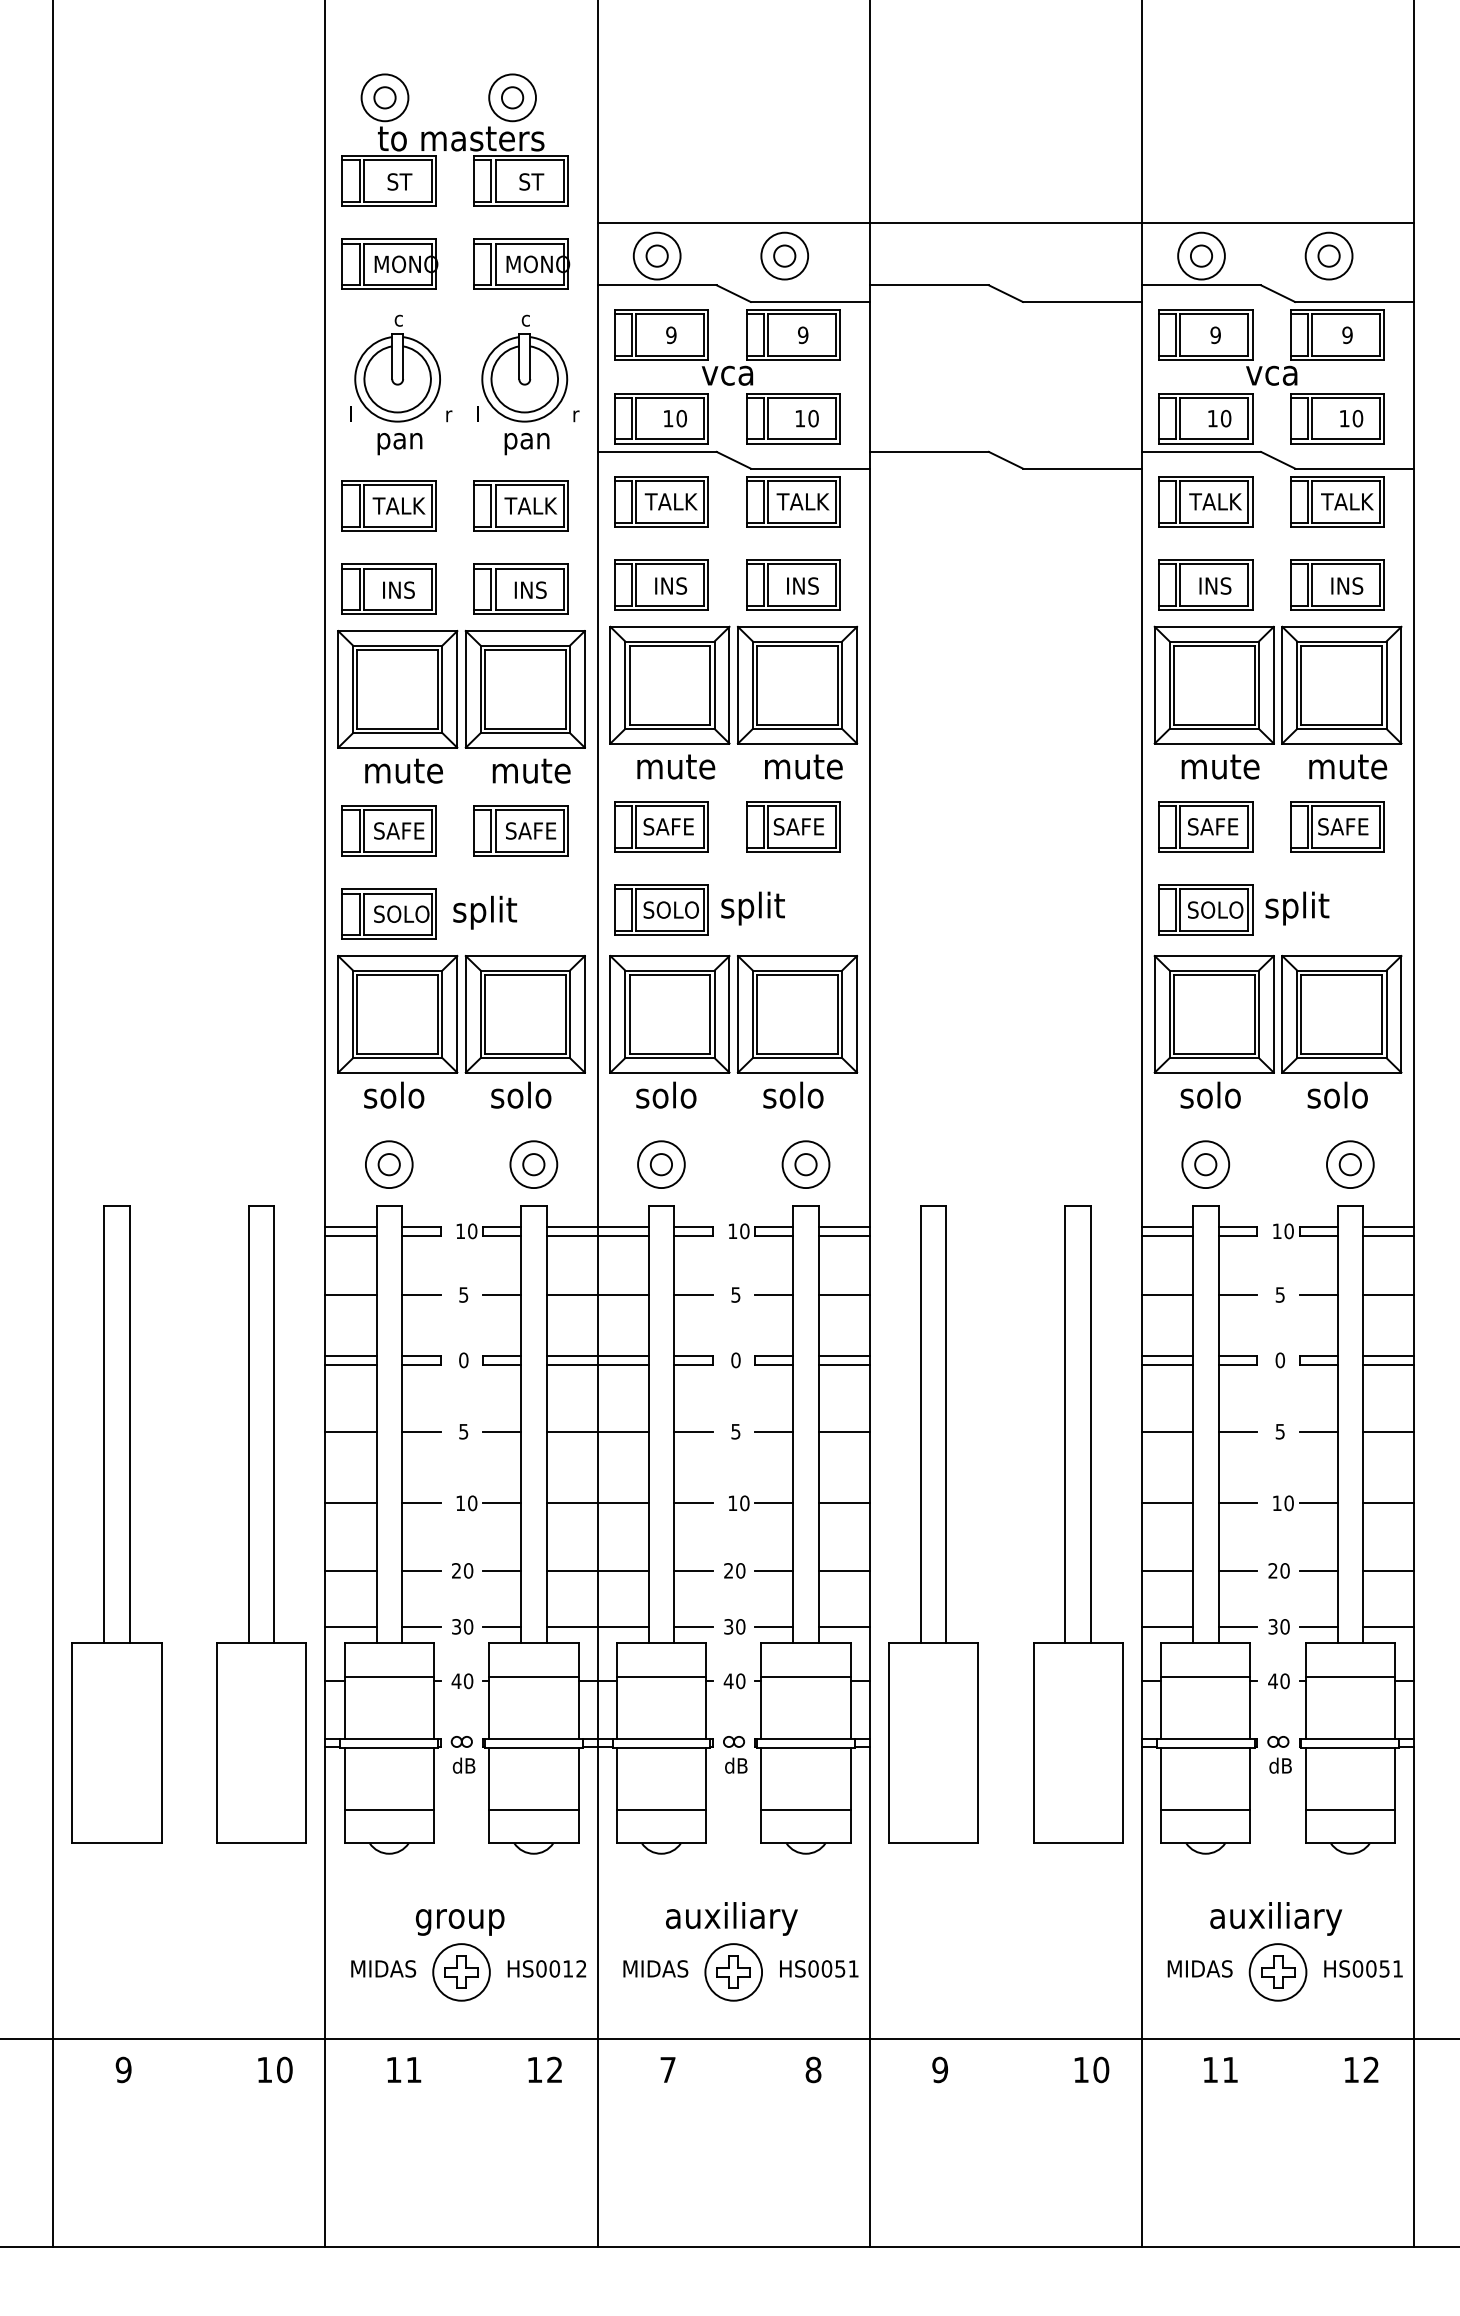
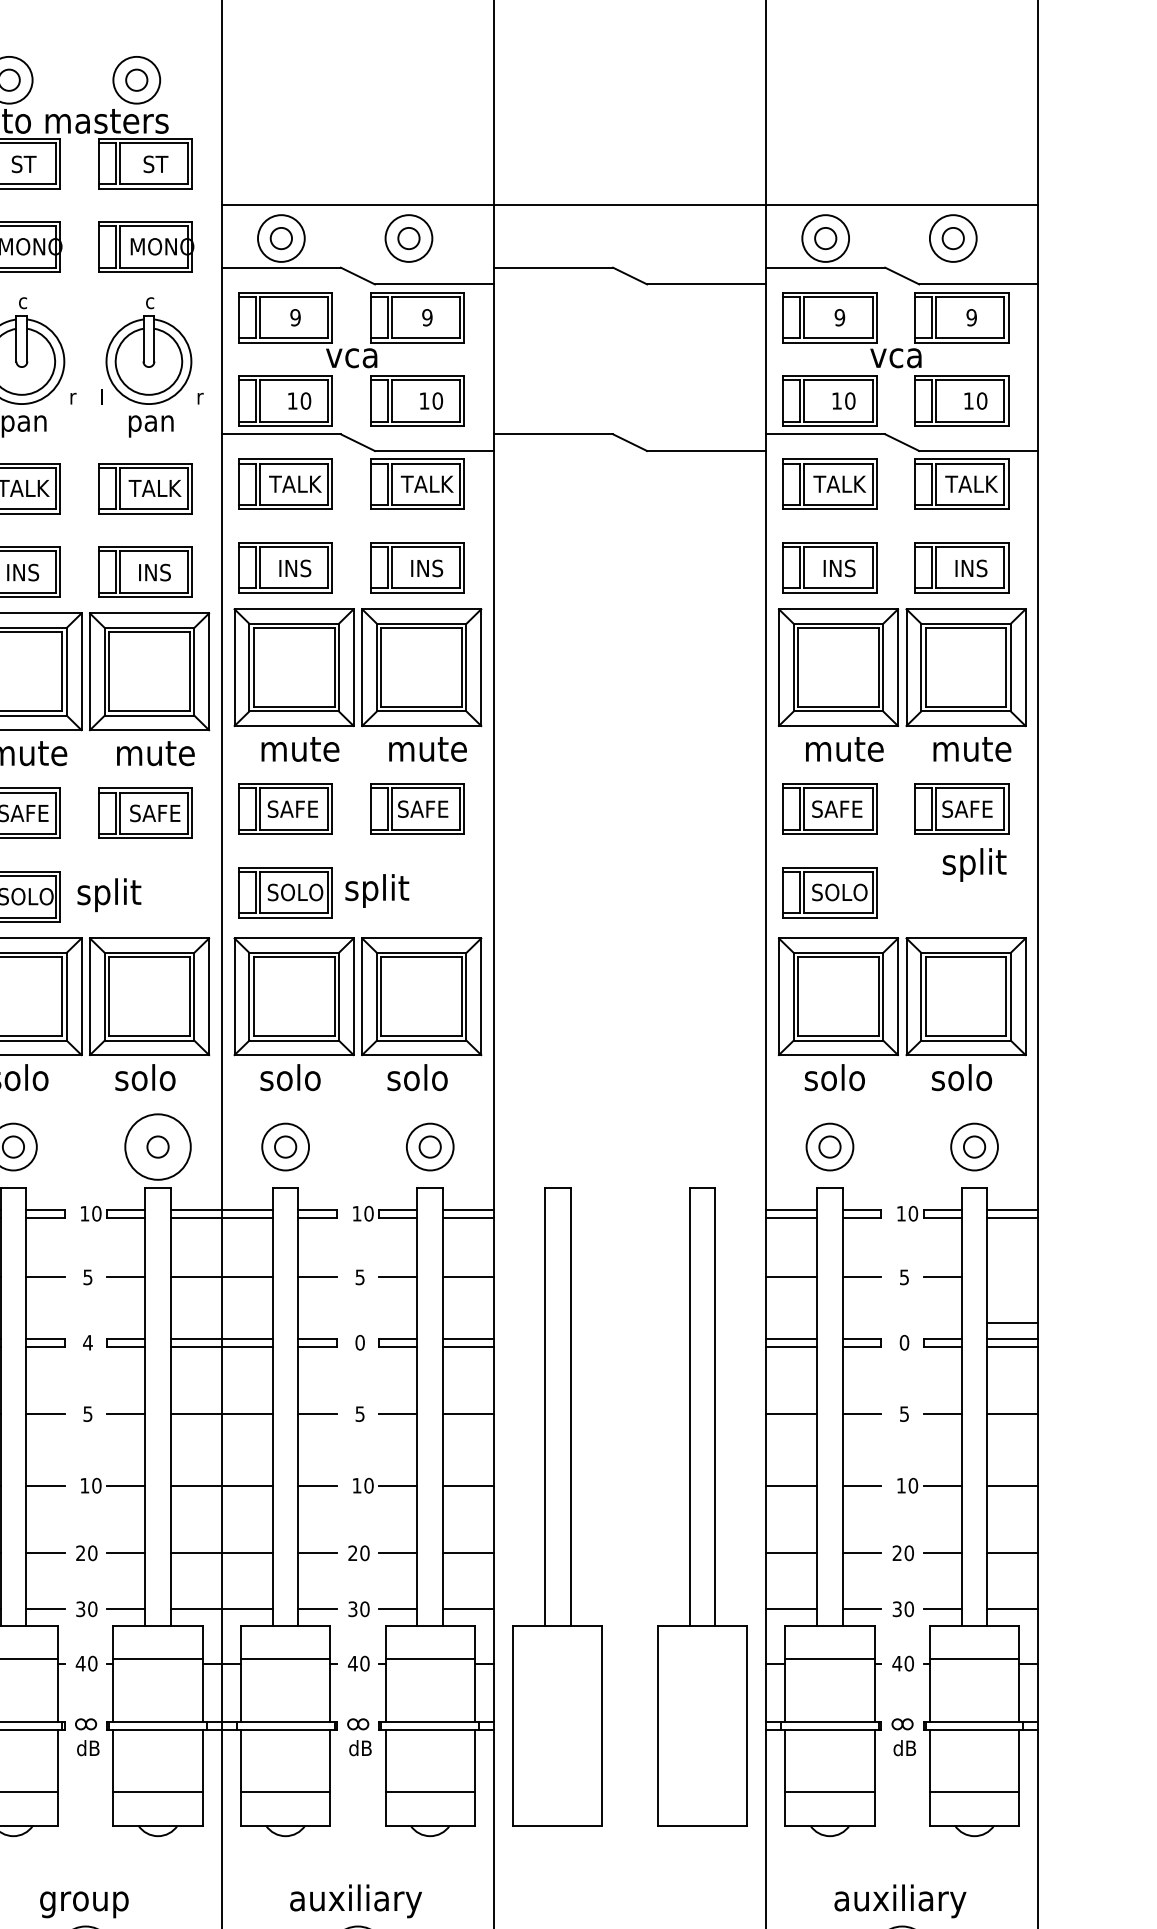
text: (1297, 908) -> (974, 864), moved
circle: (533, 1164) -> (157, 1146), size x1.4
line: (1388, 1295) -> (1012, 1323), moved
text: (463, 1360) -> (87, 1342), 0 -> 4

